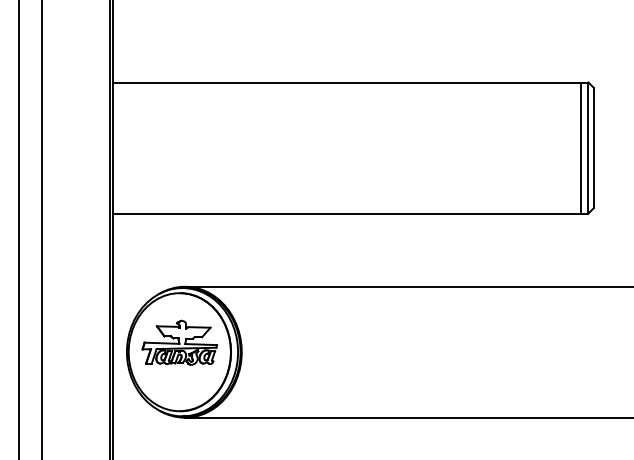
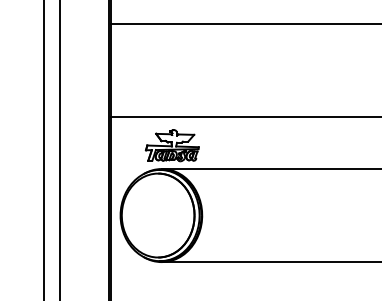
part: (179, 342) -> (172, 145), moved

